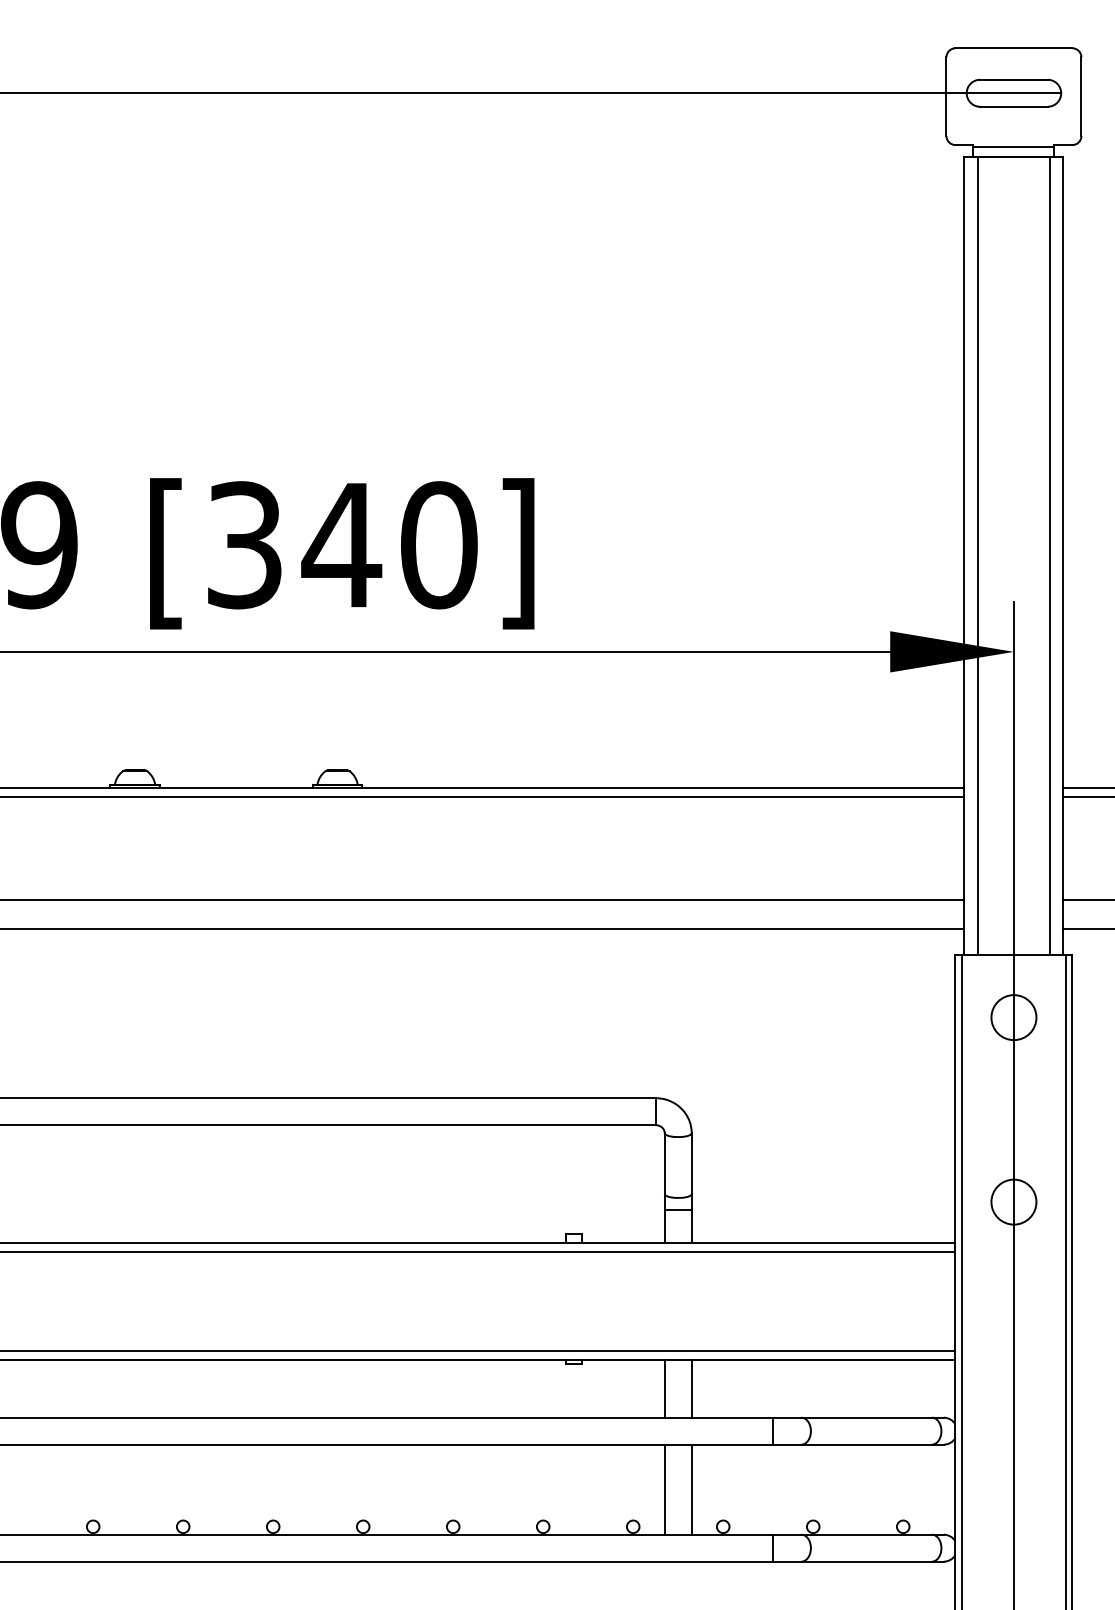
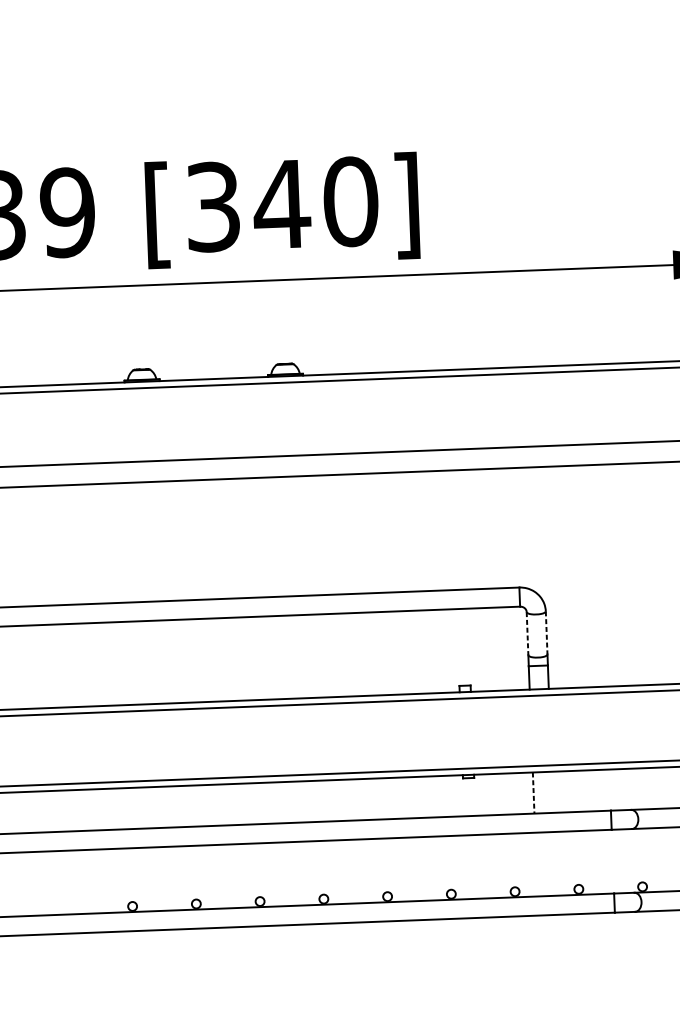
line: (664, 1164) -> (527, 634), solid -> dashed
line: (691, 1164) -> (546, 633), solid -> dashed
line: (691, 1388) -> (552, 792), removed
line: (664, 1389) -> (533, 793), solid -> dashed
line: (664, 1489) -> (536, 864), removed
line: (691, 1489) -> (555, 863), removed

